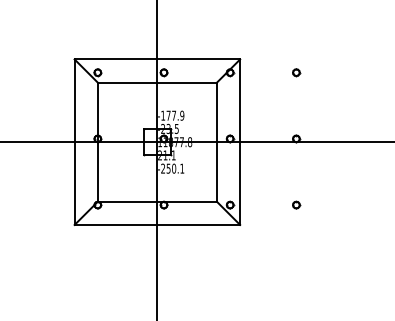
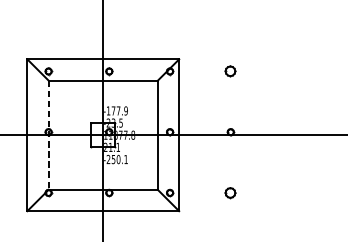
part: (296, 72) -> (230, 71), size x1.6
line: (97, 142) -> (48, 135), solid -> dashed
part: (296, 204) -> (230, 192), size x1.6

